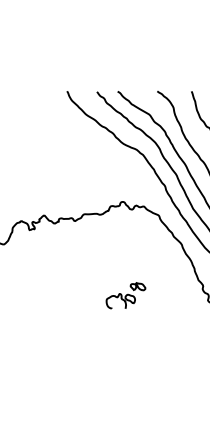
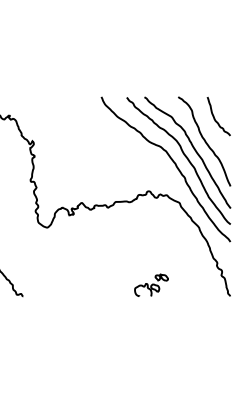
part: (125, 294) -> (151, 284), moved

